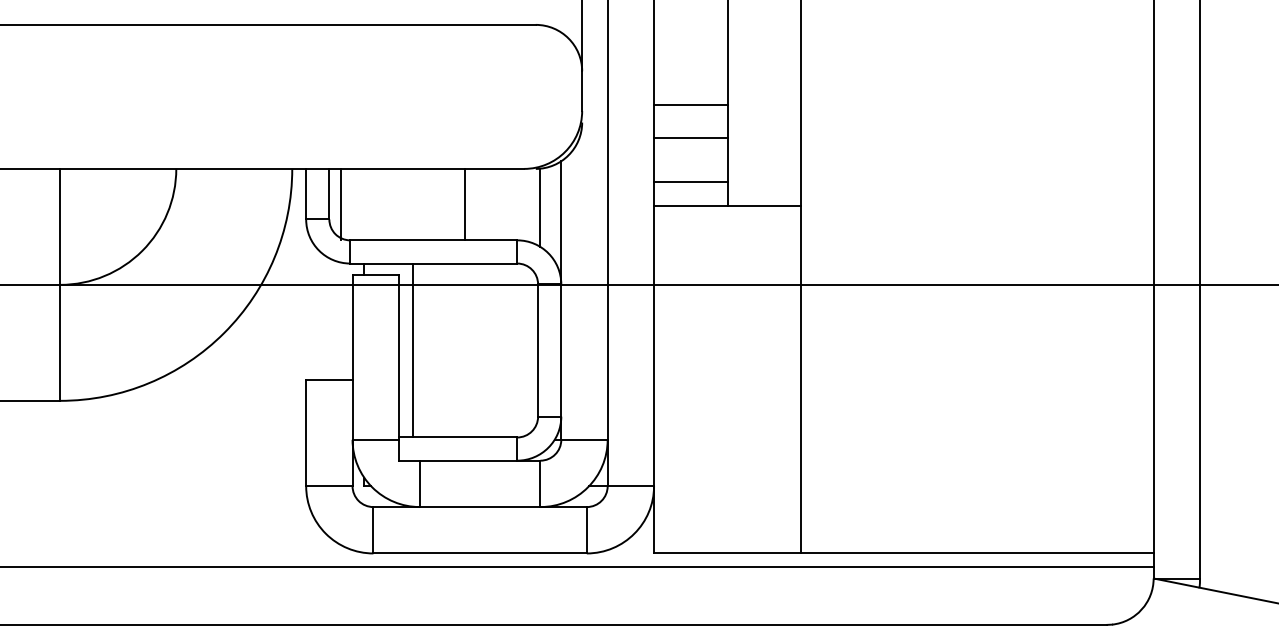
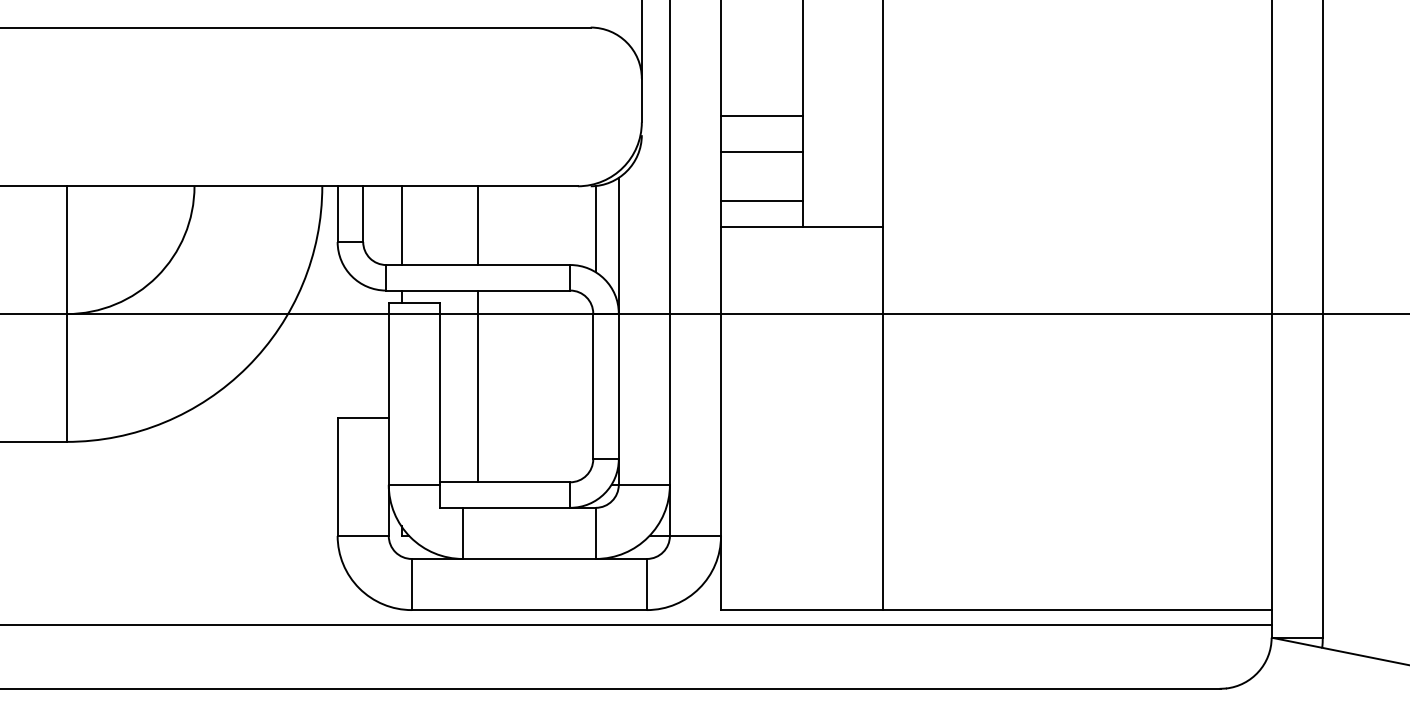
line: (341, 204) -> (401, 225), moved
line: (464, 204) -> (477, 225), moved
line: (412, 350) -> (477, 386), moved

